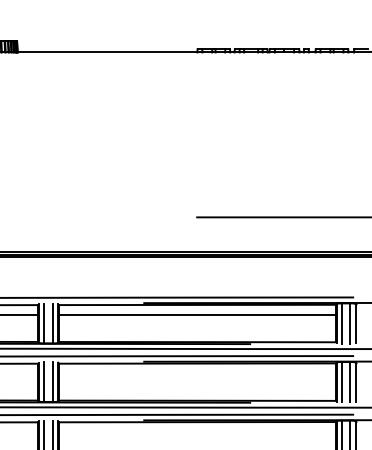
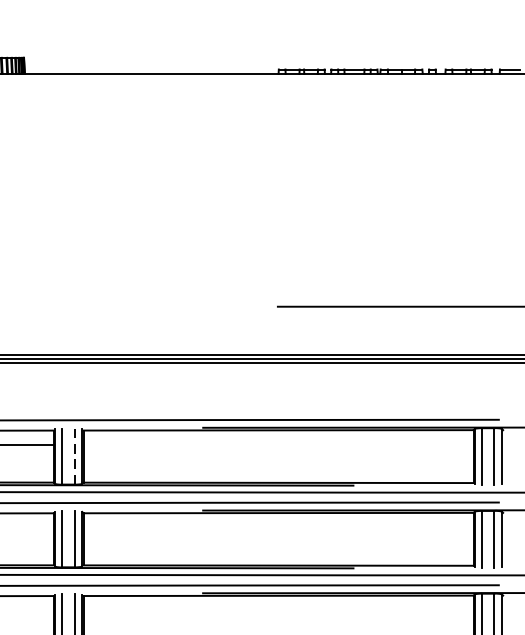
line: (197, 315) -> (278, 445), removed
line: (52, 323) -> (74, 456), solid -> dashed

